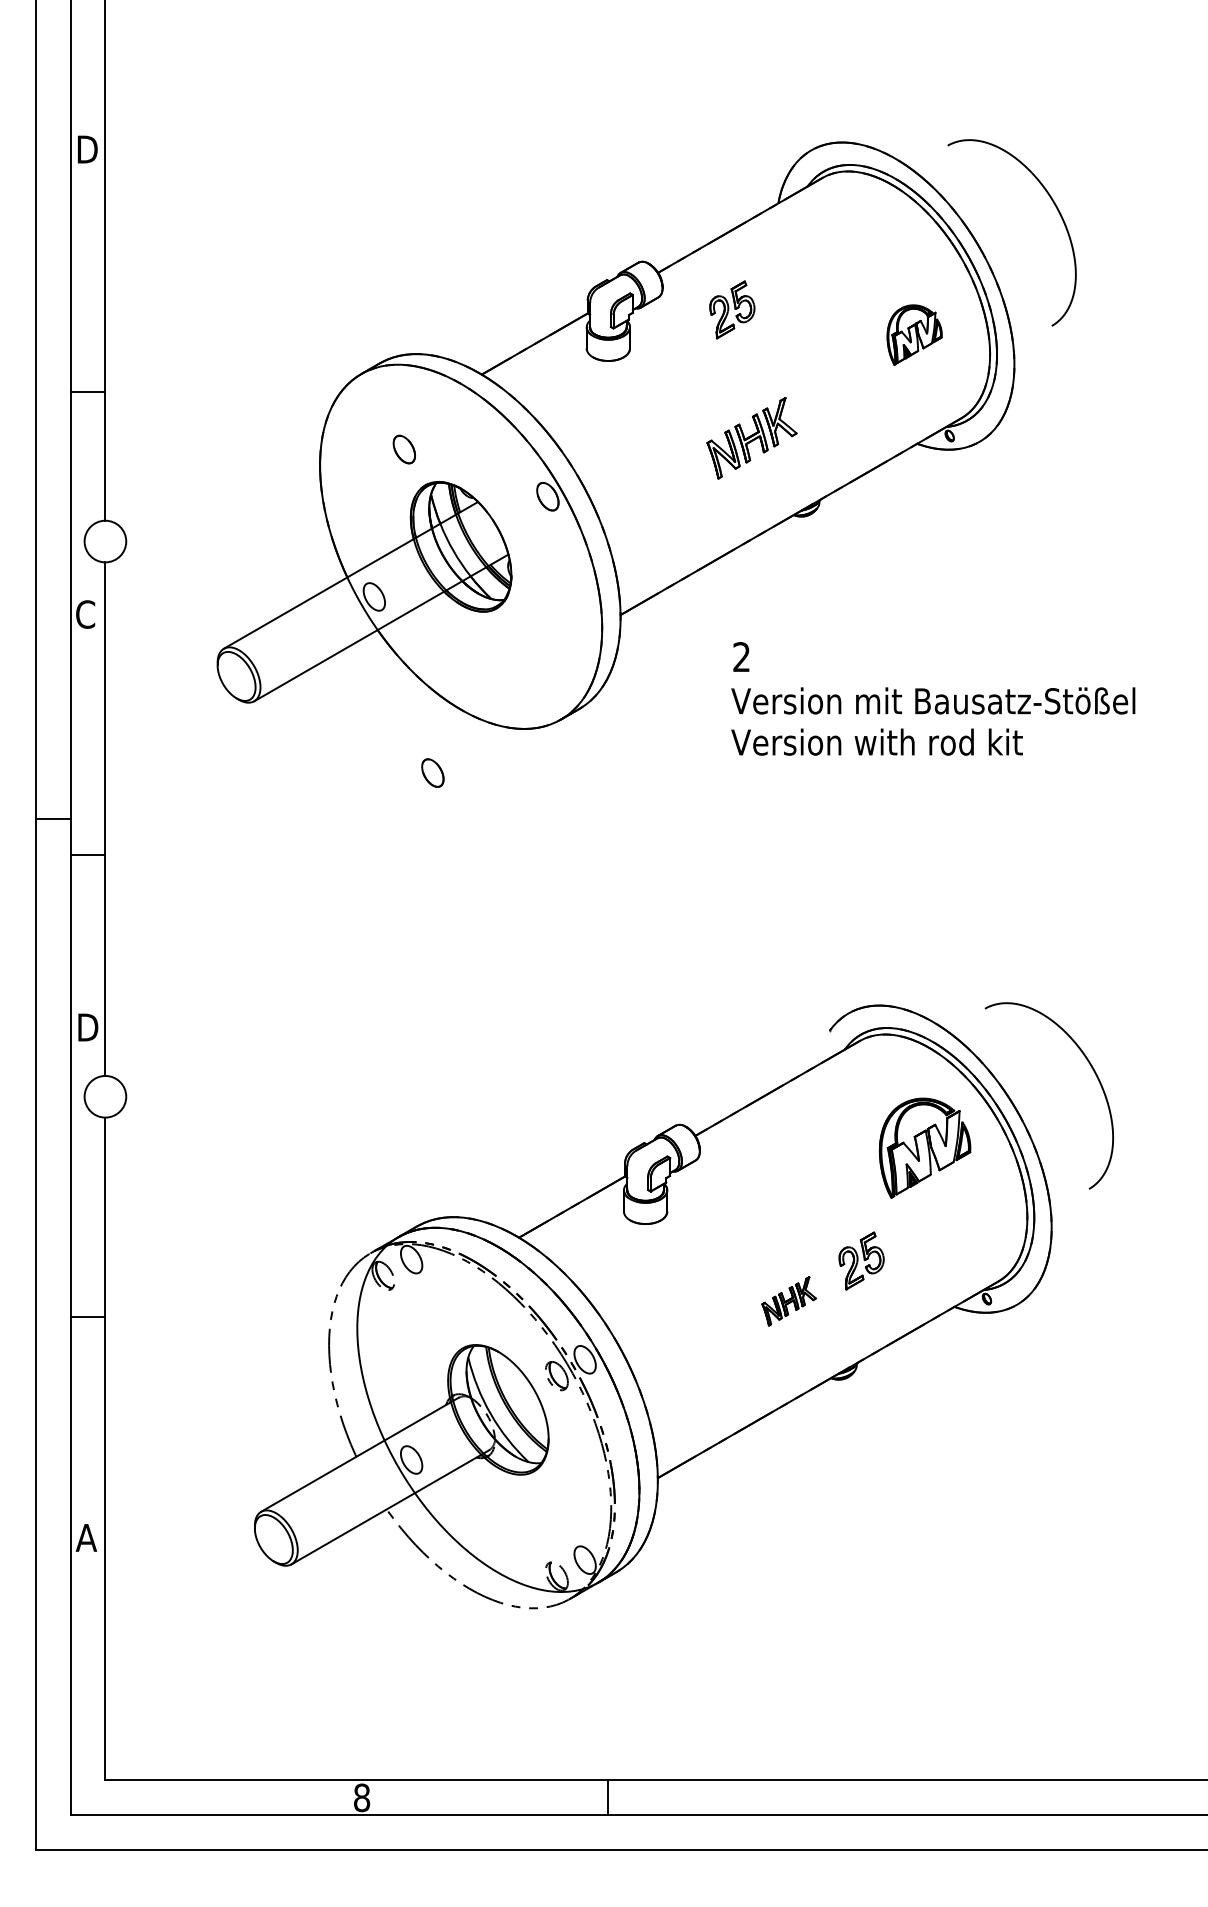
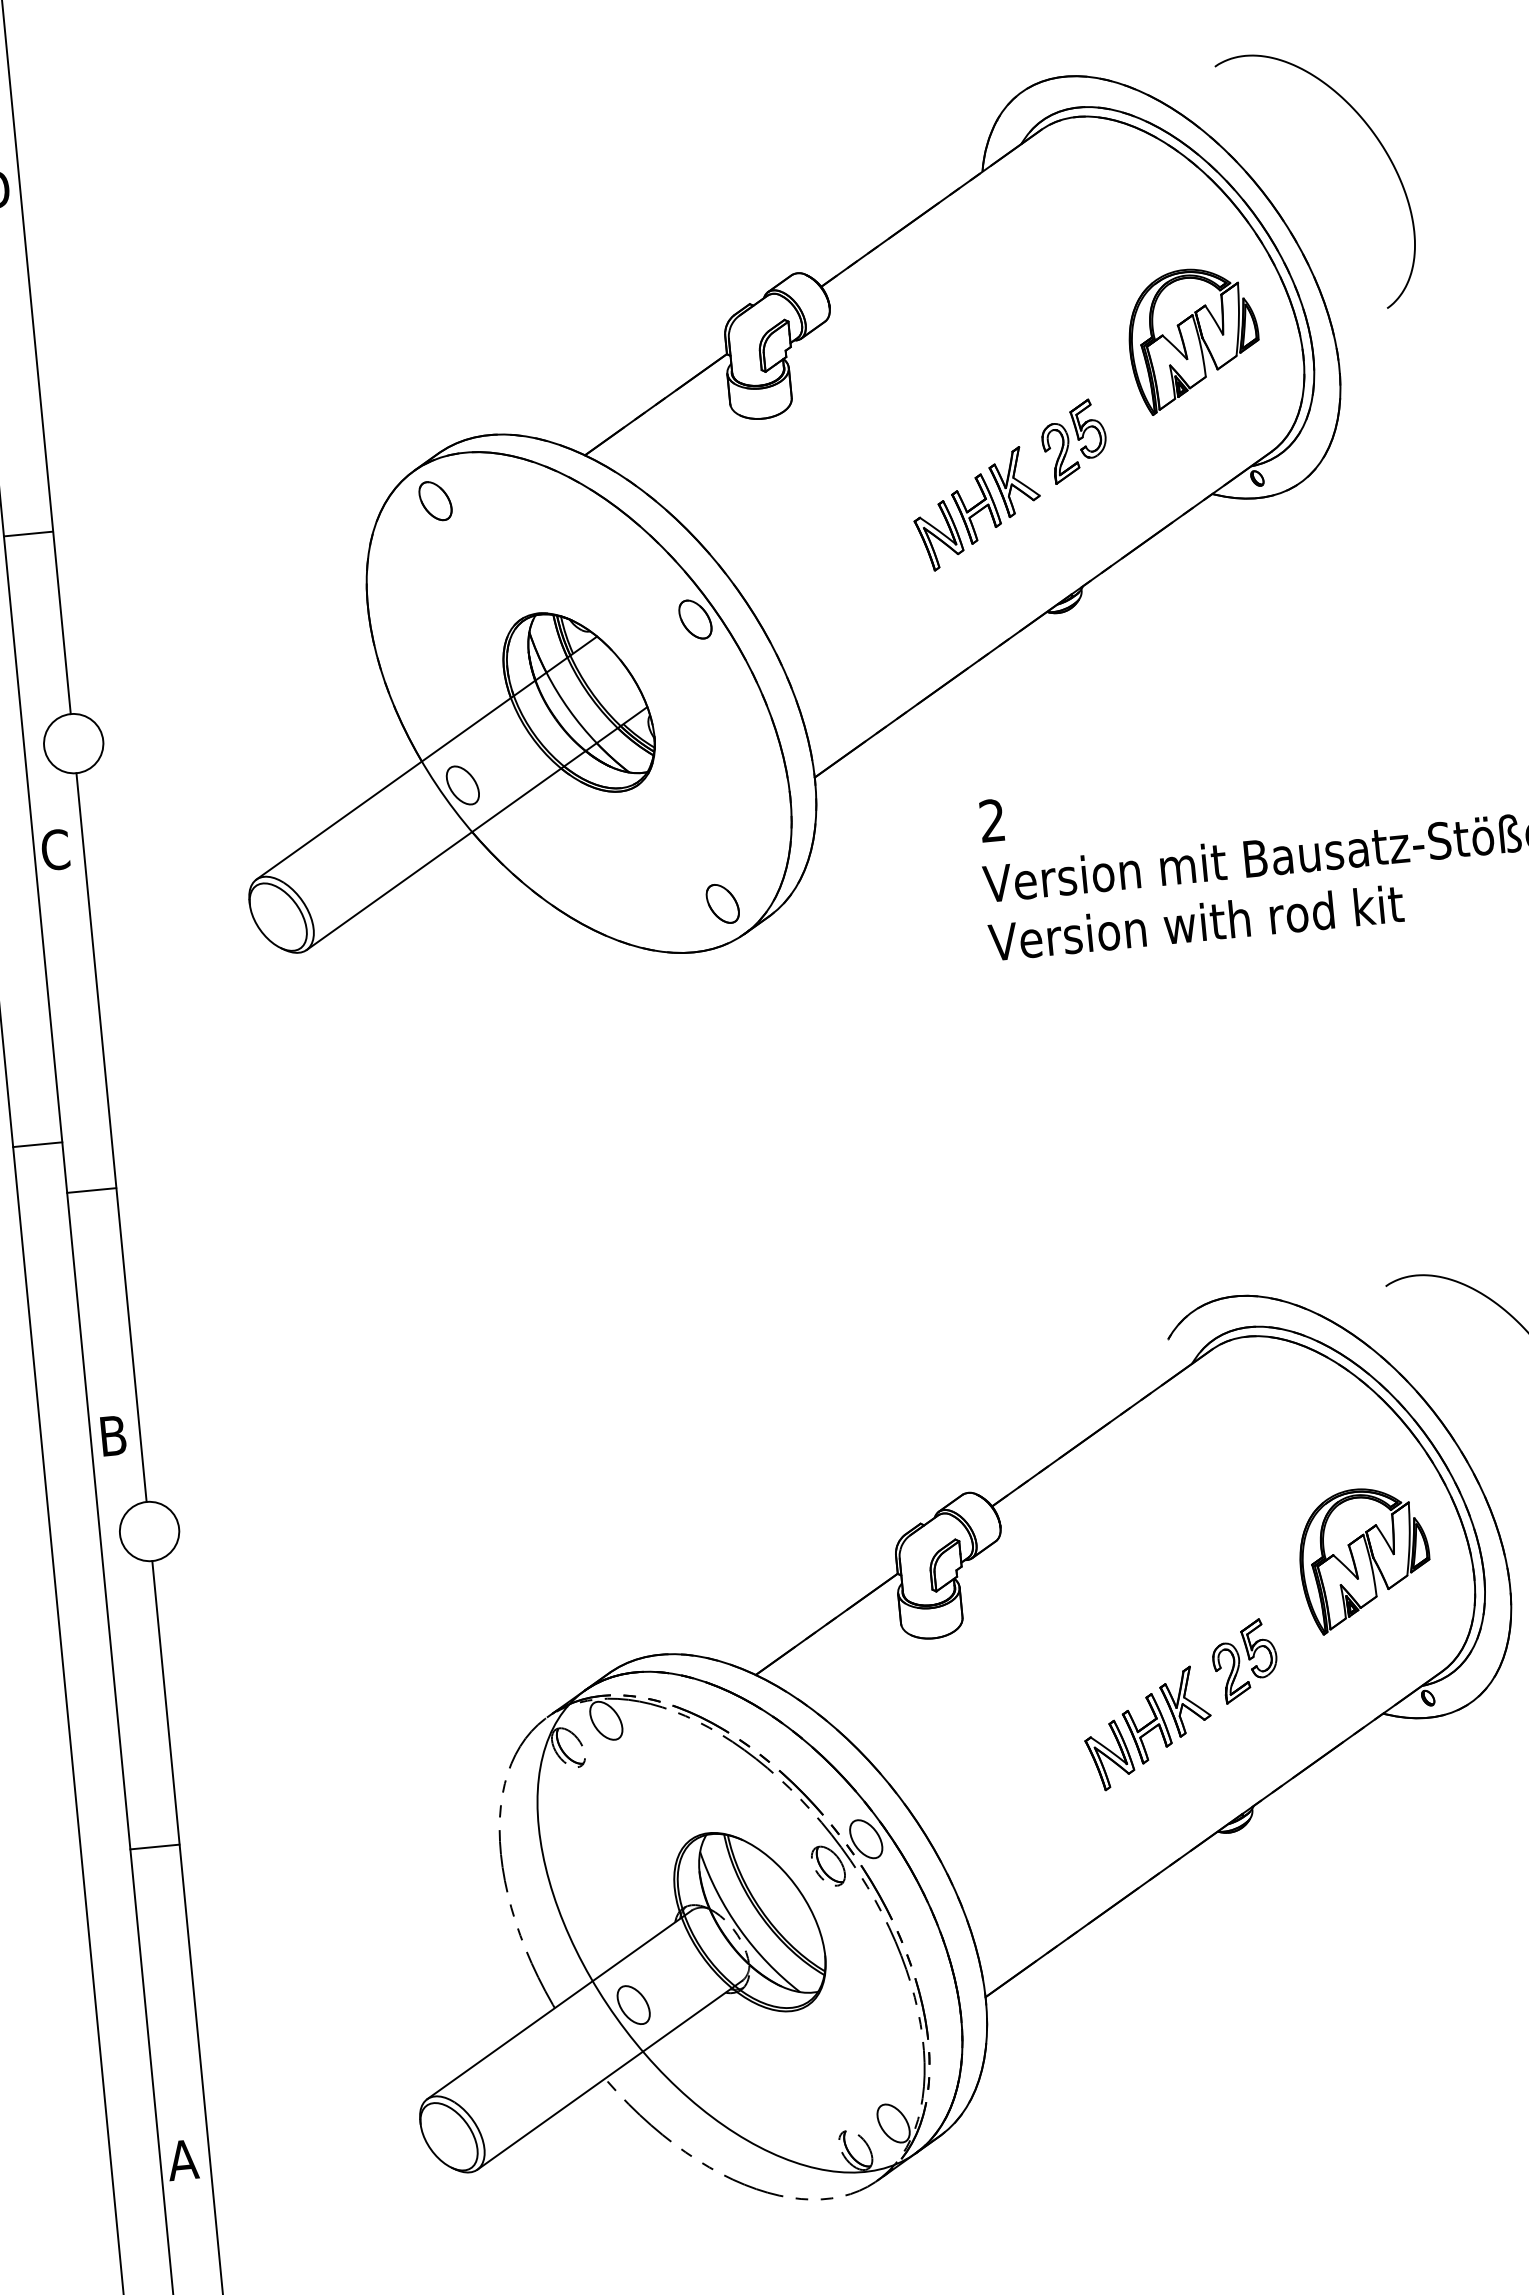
part: (732, 309) -> (1074, 440), moved
part: (914, 334) -> (1193, 339), size x1.67
part: (403, 449) -> (434, 501), moved
part: (432, 772) -> (722, 903), moved
text: (89, 1027) -> (117, 1435), D -> B
part: (924, 1147) -> (1363, 1558), moved
part: (788, 1301) -> (1146, 1728), size x1.67

